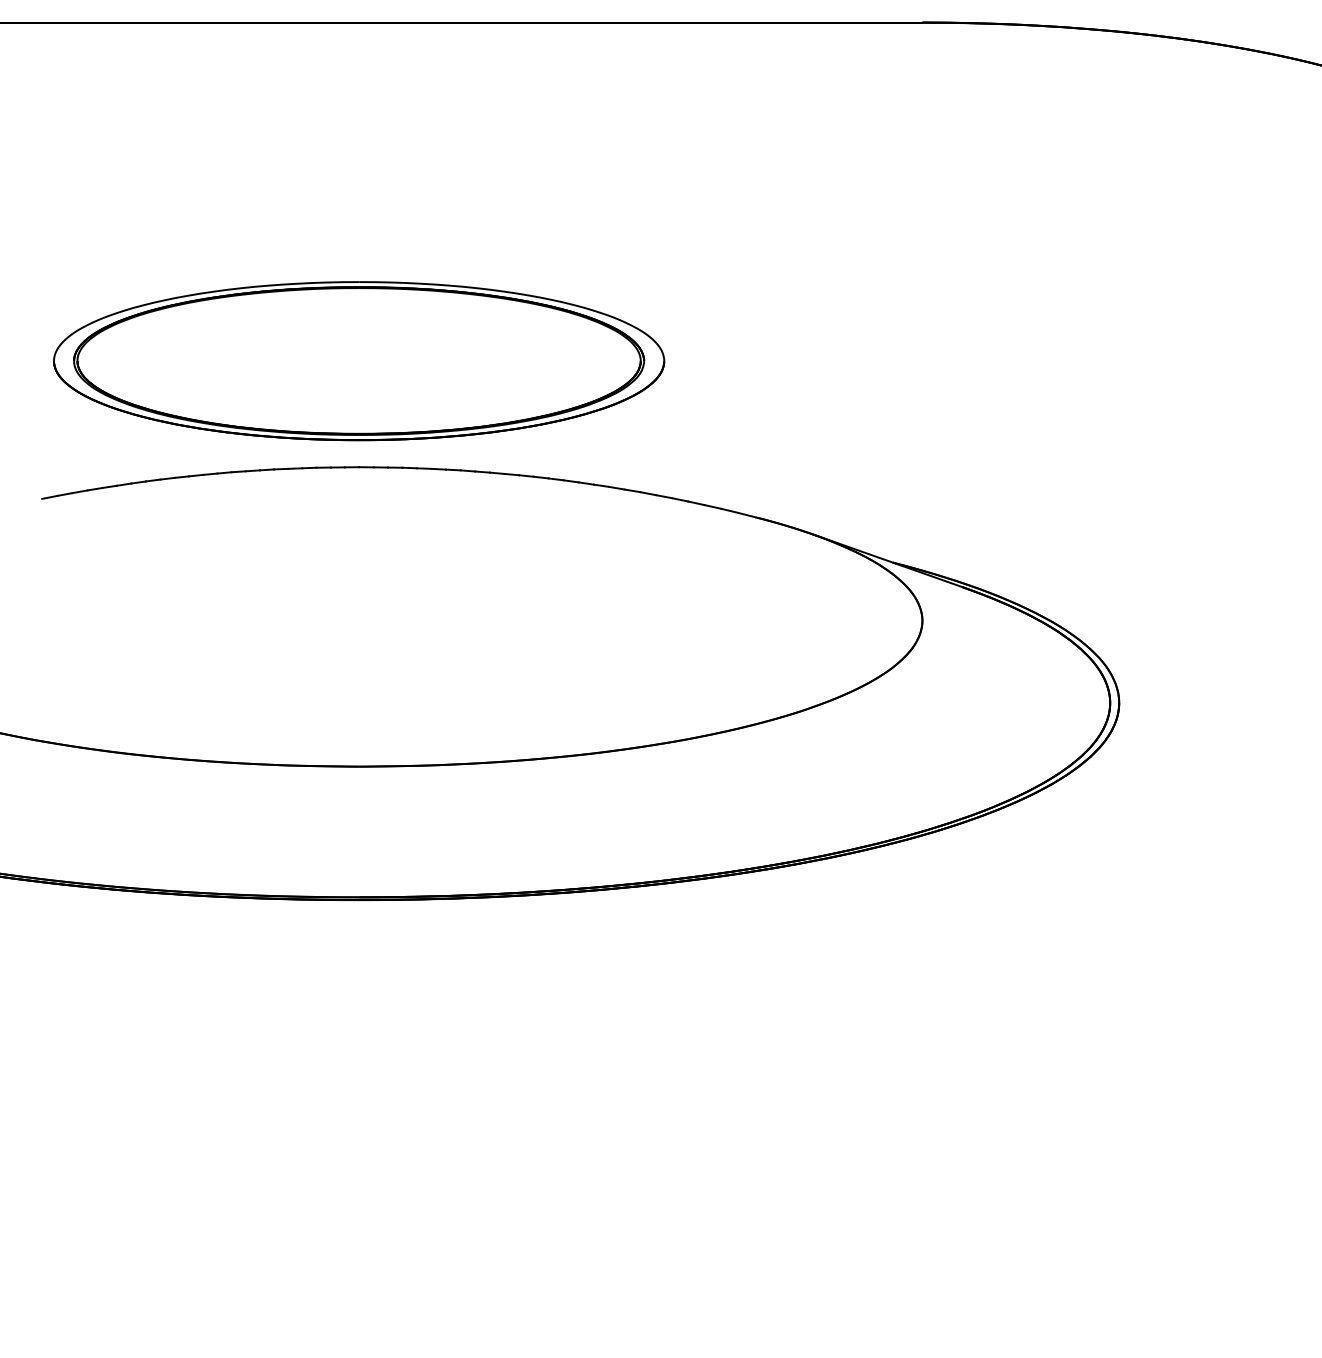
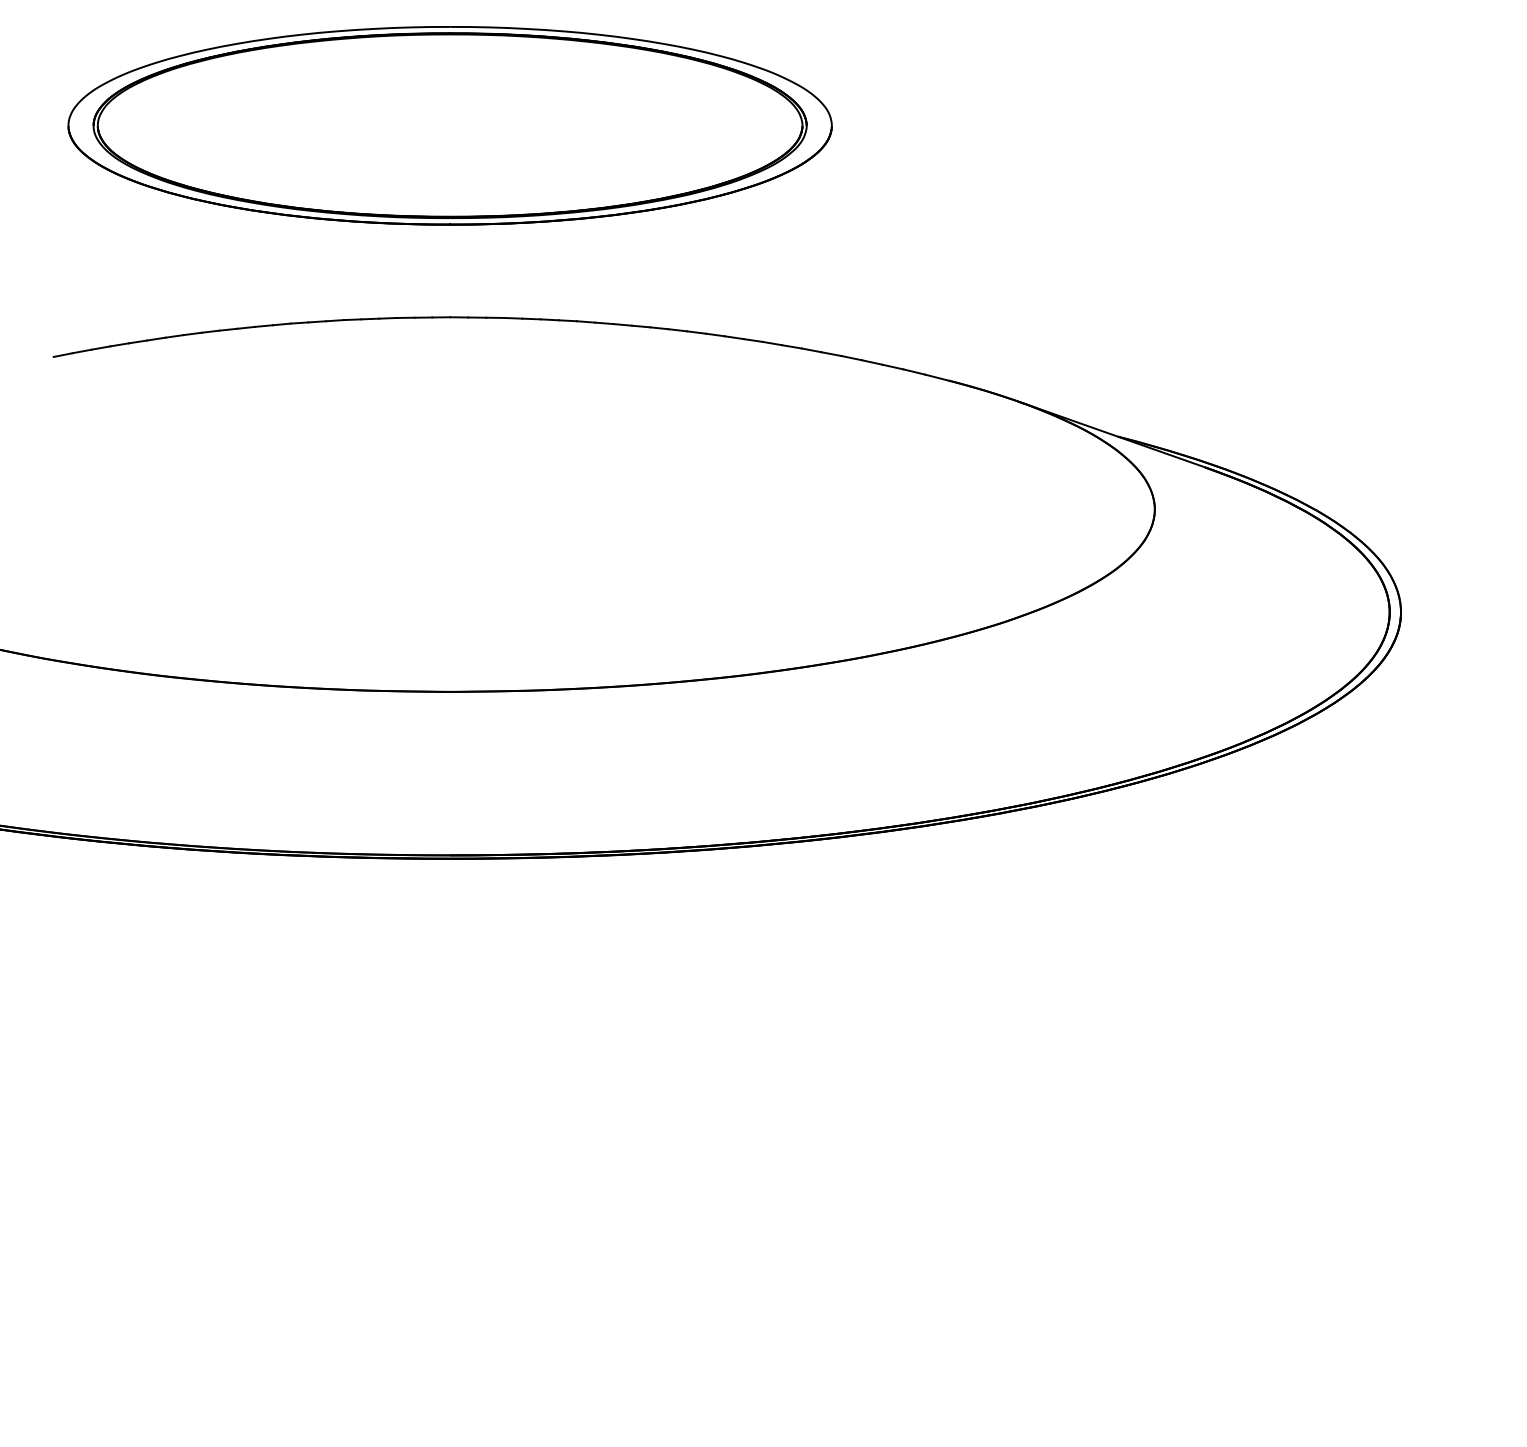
part: (359, 361) -> (450, 126), moved

